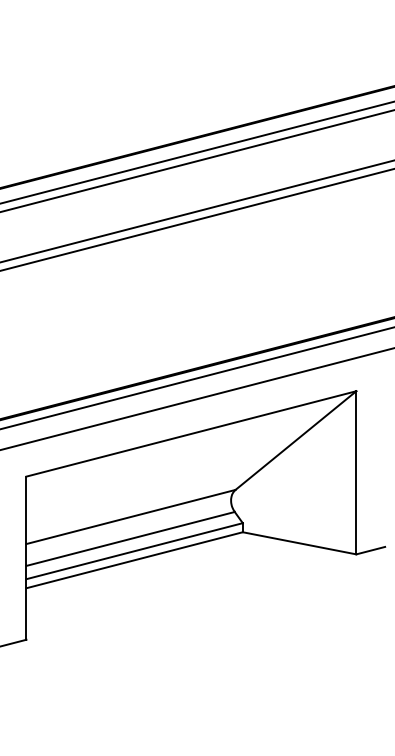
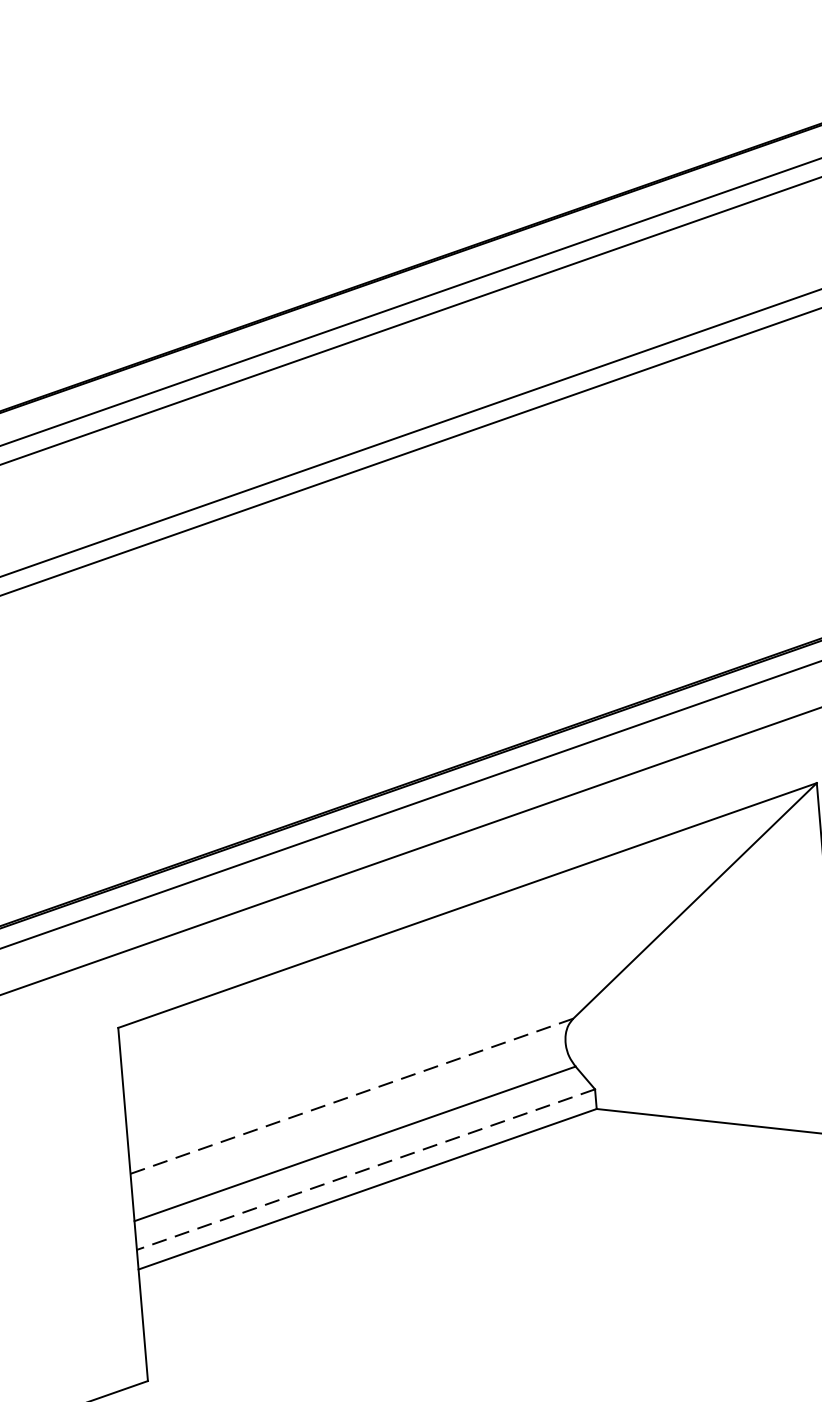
line: (130, 517) -> (350, 1097), solid -> dashed
line: (134, 551) -> (365, 1170), solid -> dashed

